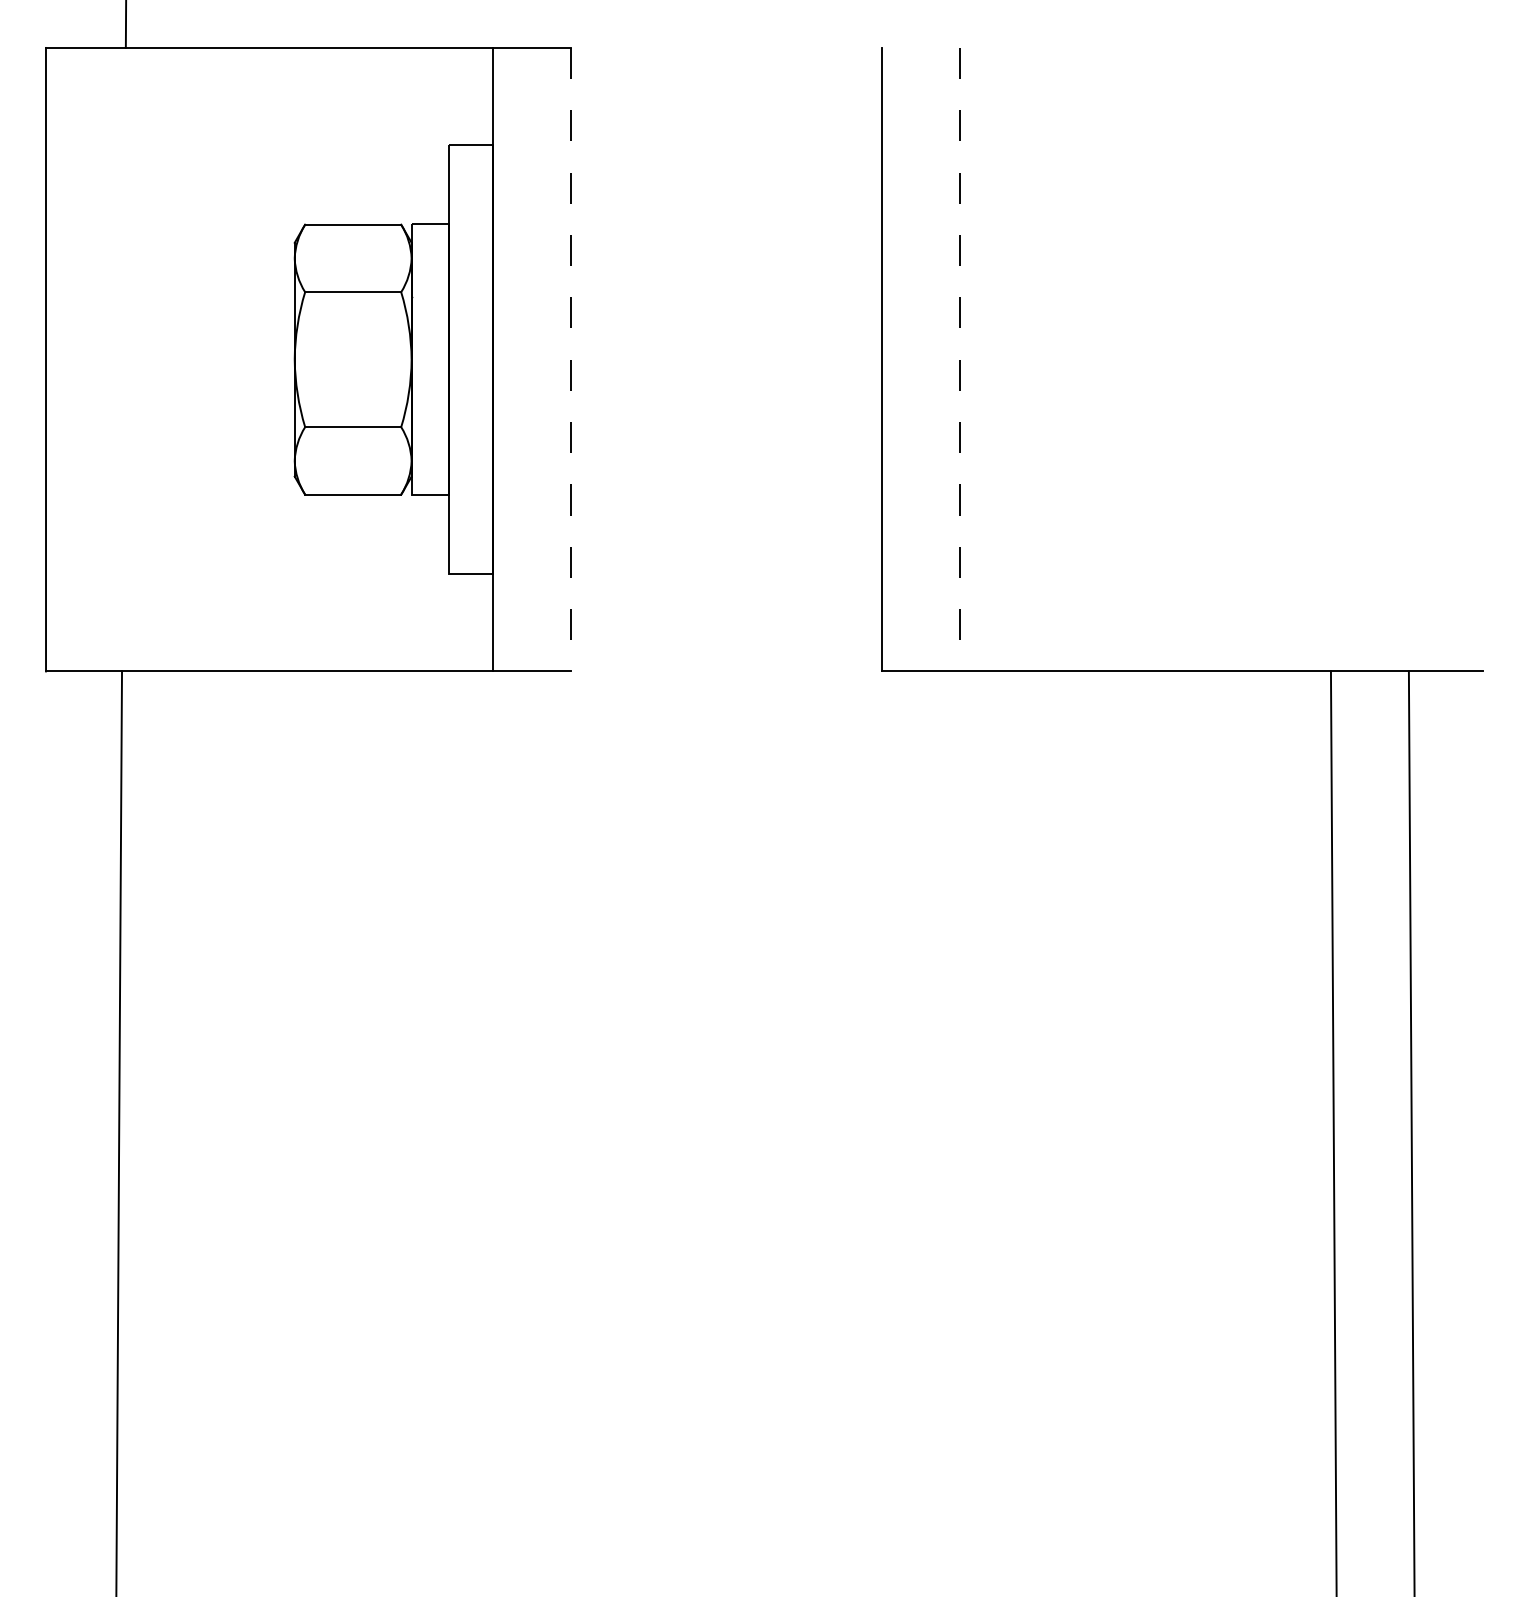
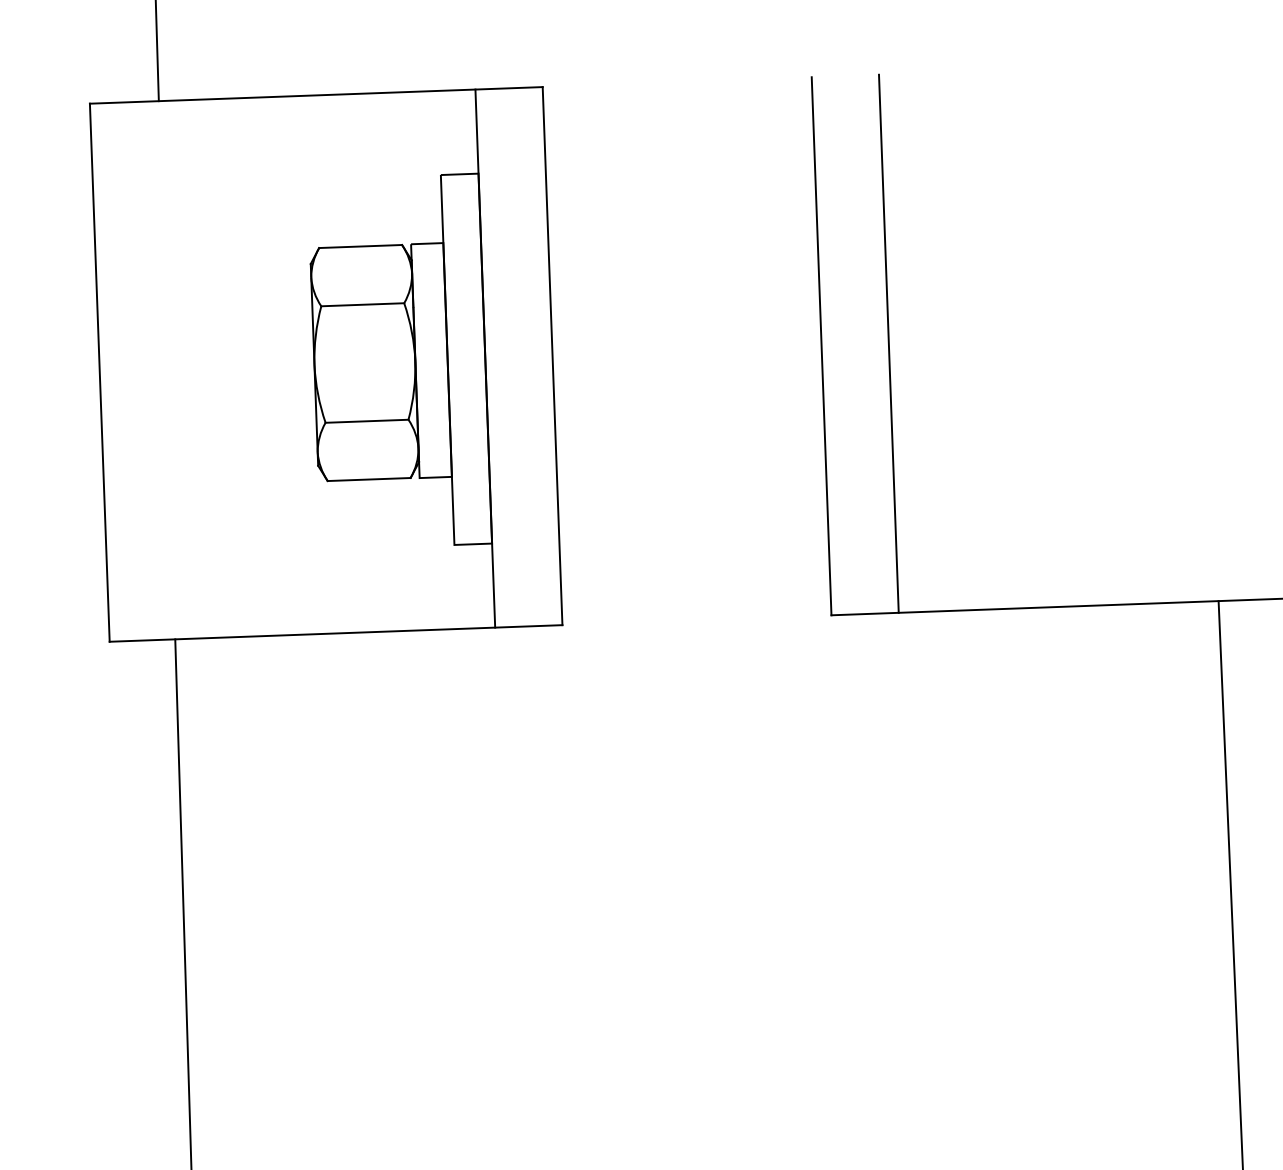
line: (570, 359) -> (552, 355), dashed -> solid
line: (960, 359) -> (889, 343), dashed -> solid

